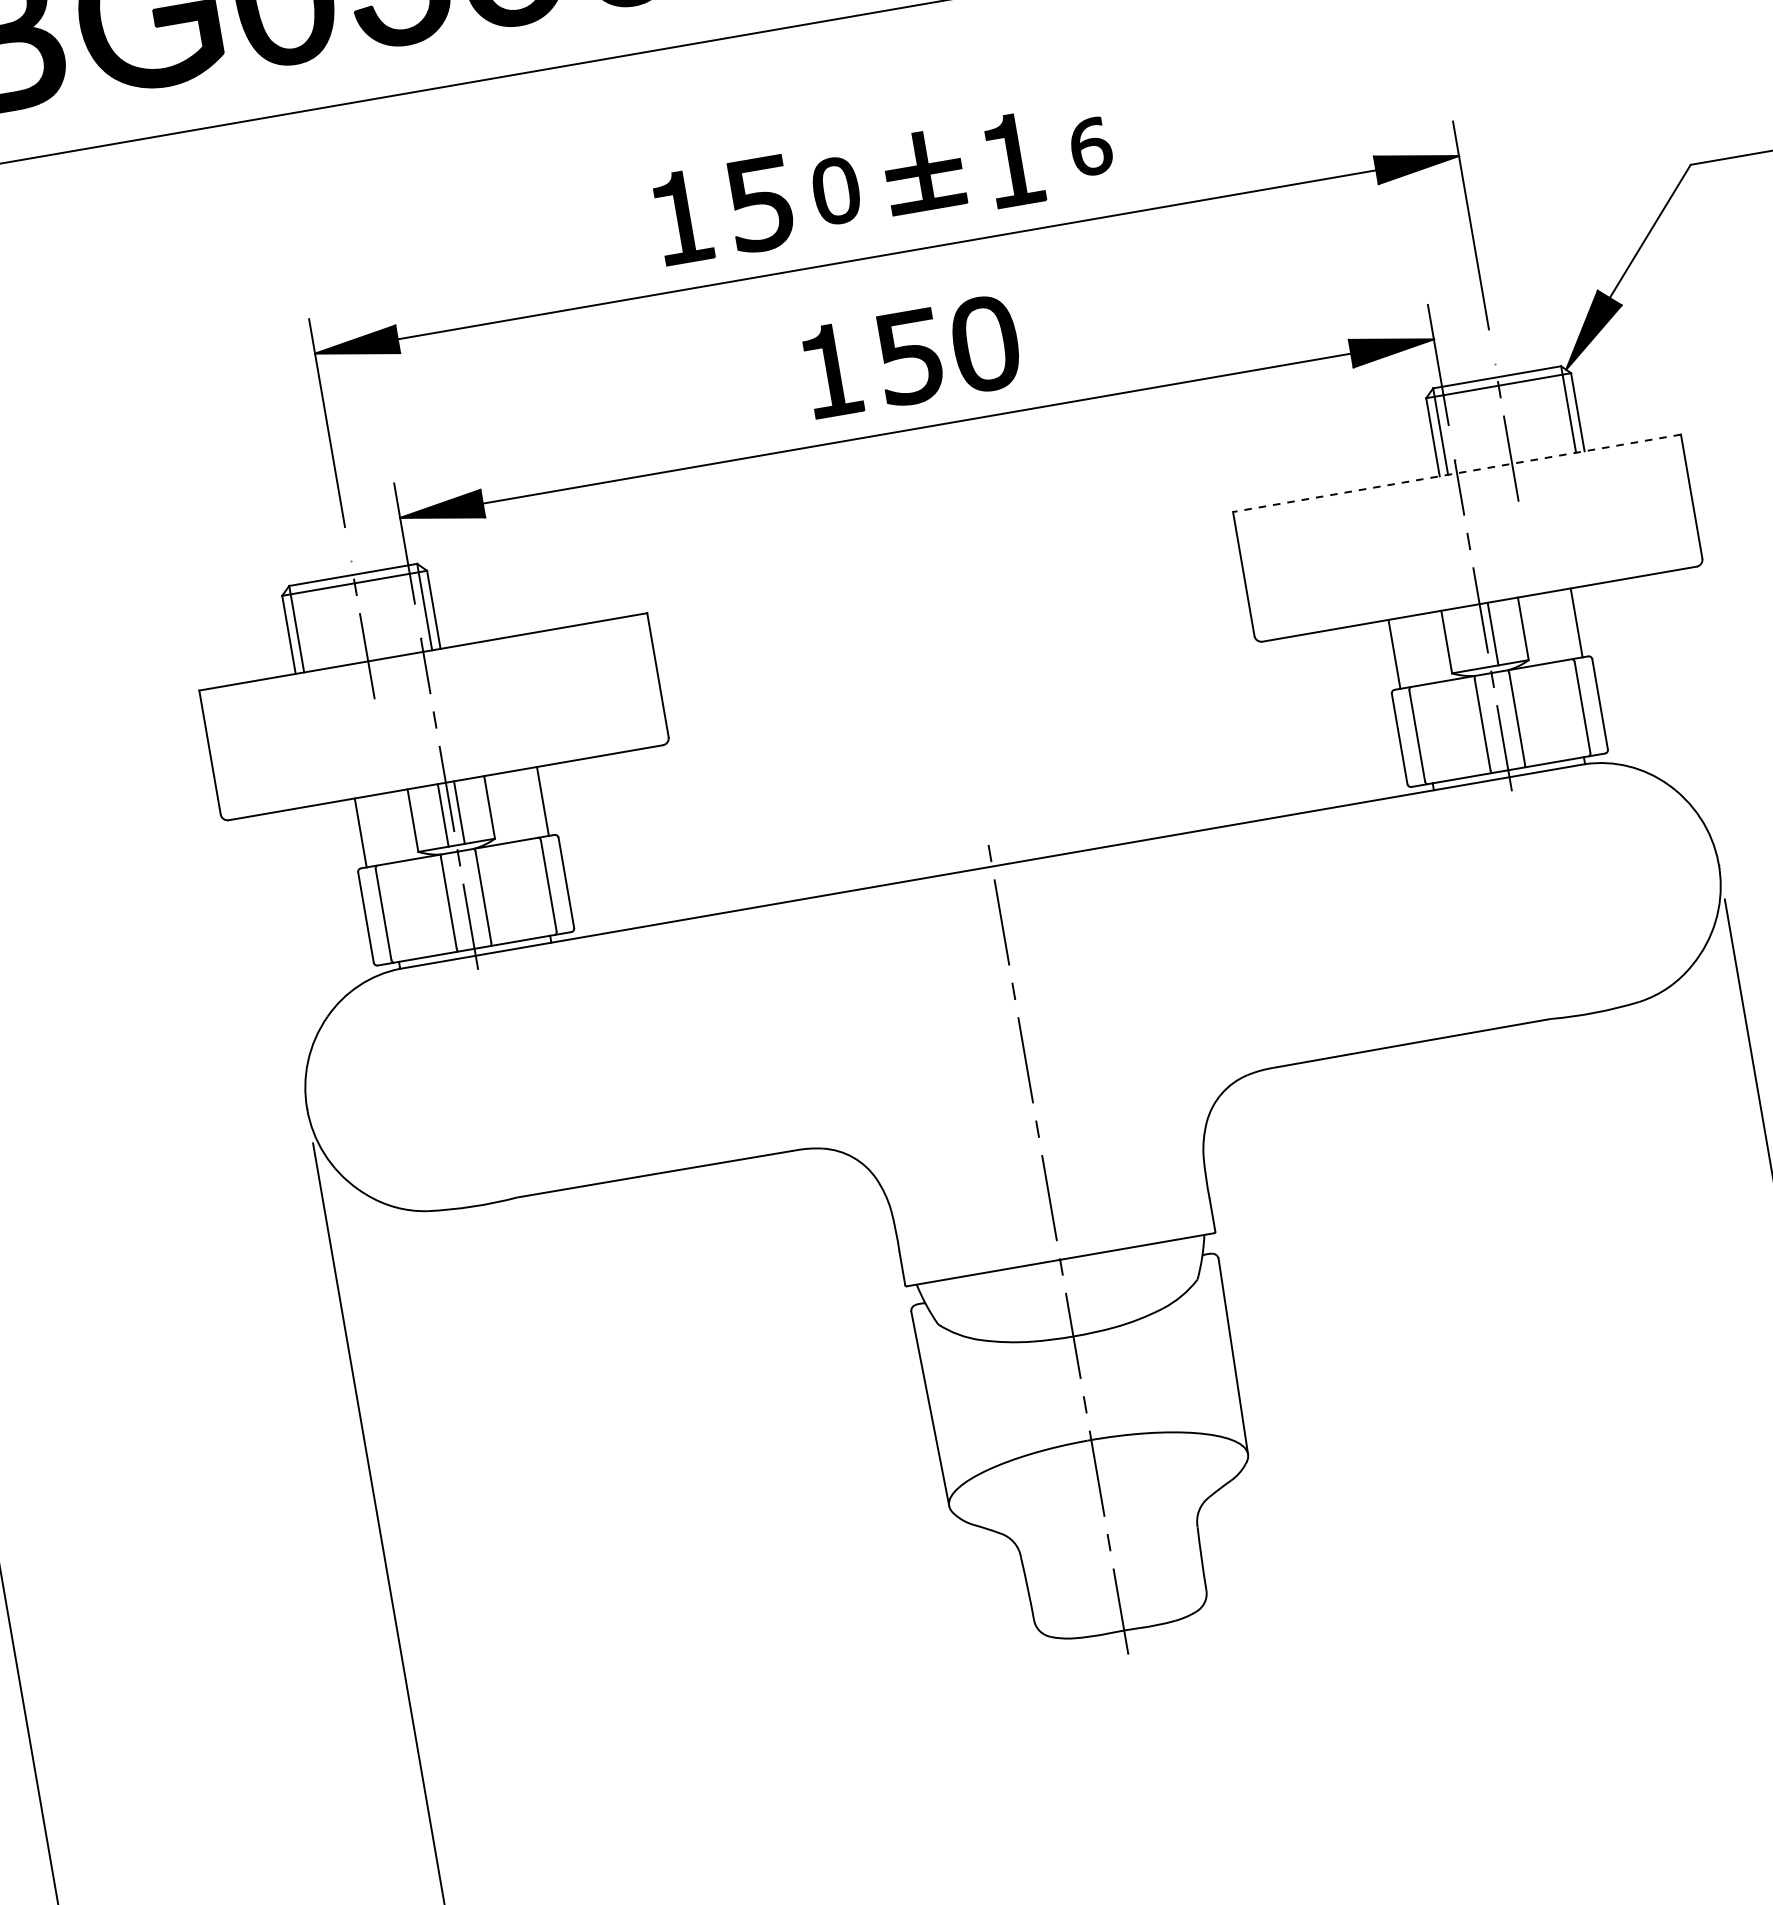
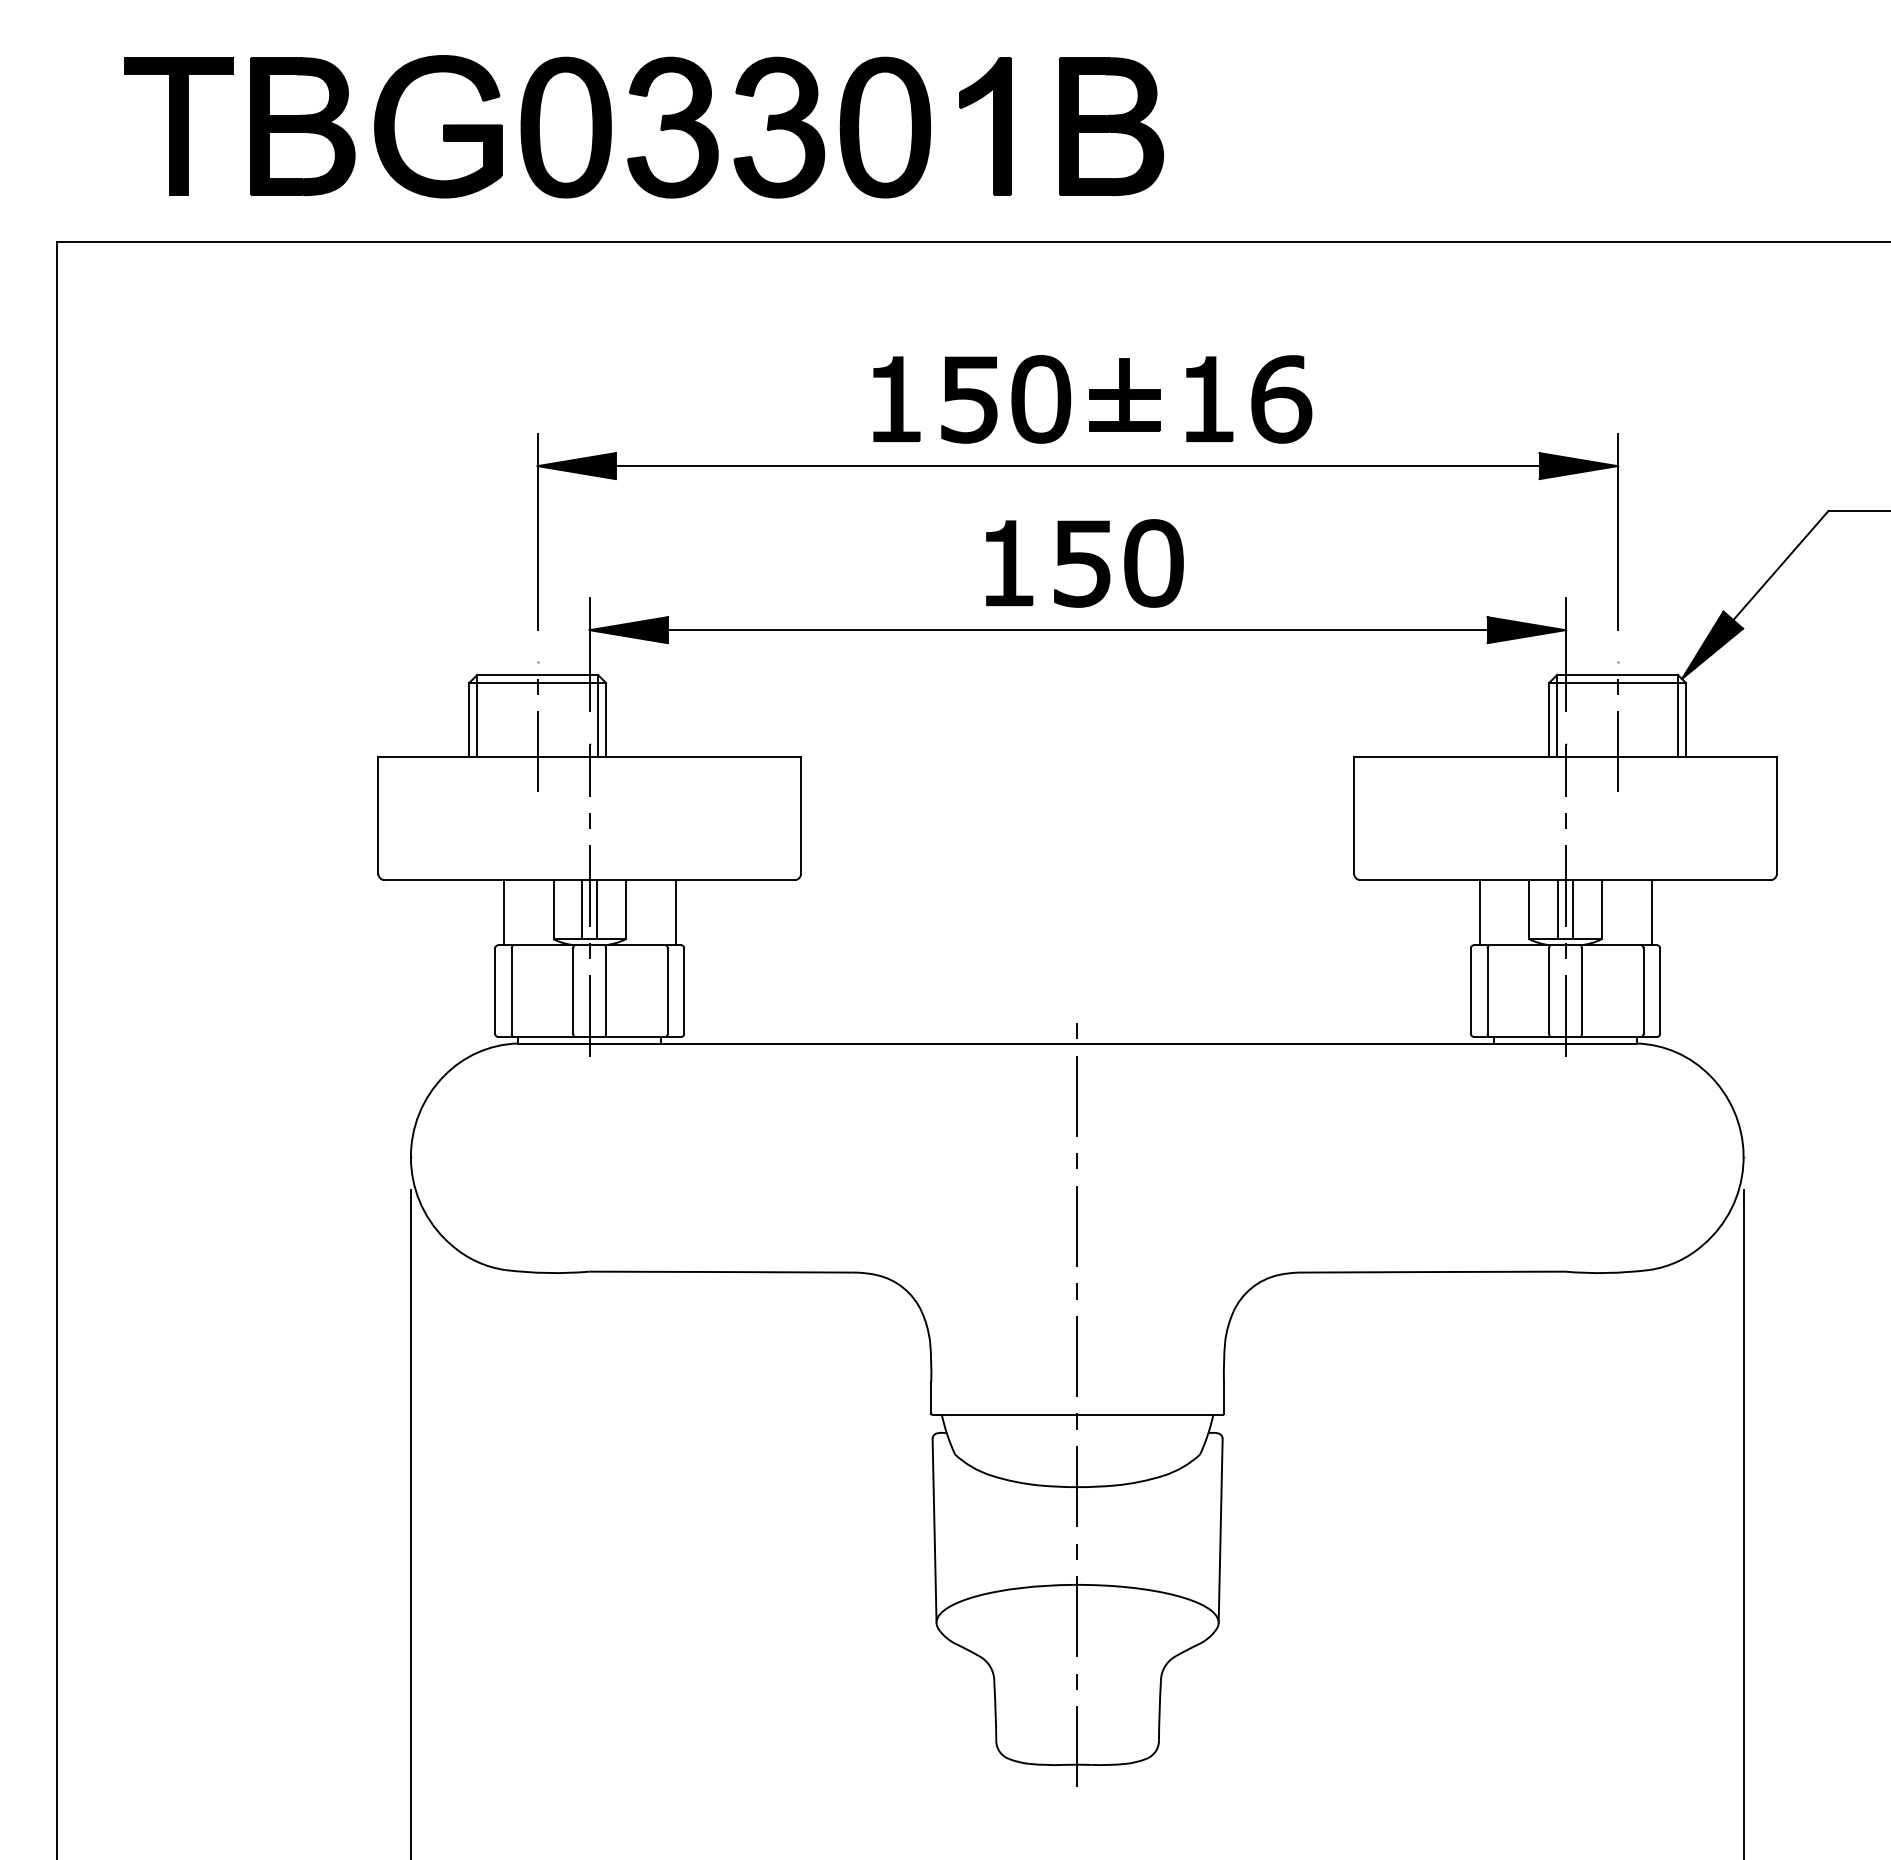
part: (1090, 146) -> (1281, 399), size x1.67
part: (836, 190) -> (1041, 399), size x1.43
line: (1456, 473) -> (1565, 756), dashed -> solid
line: (1476, 636) -> (1557, 909), added

